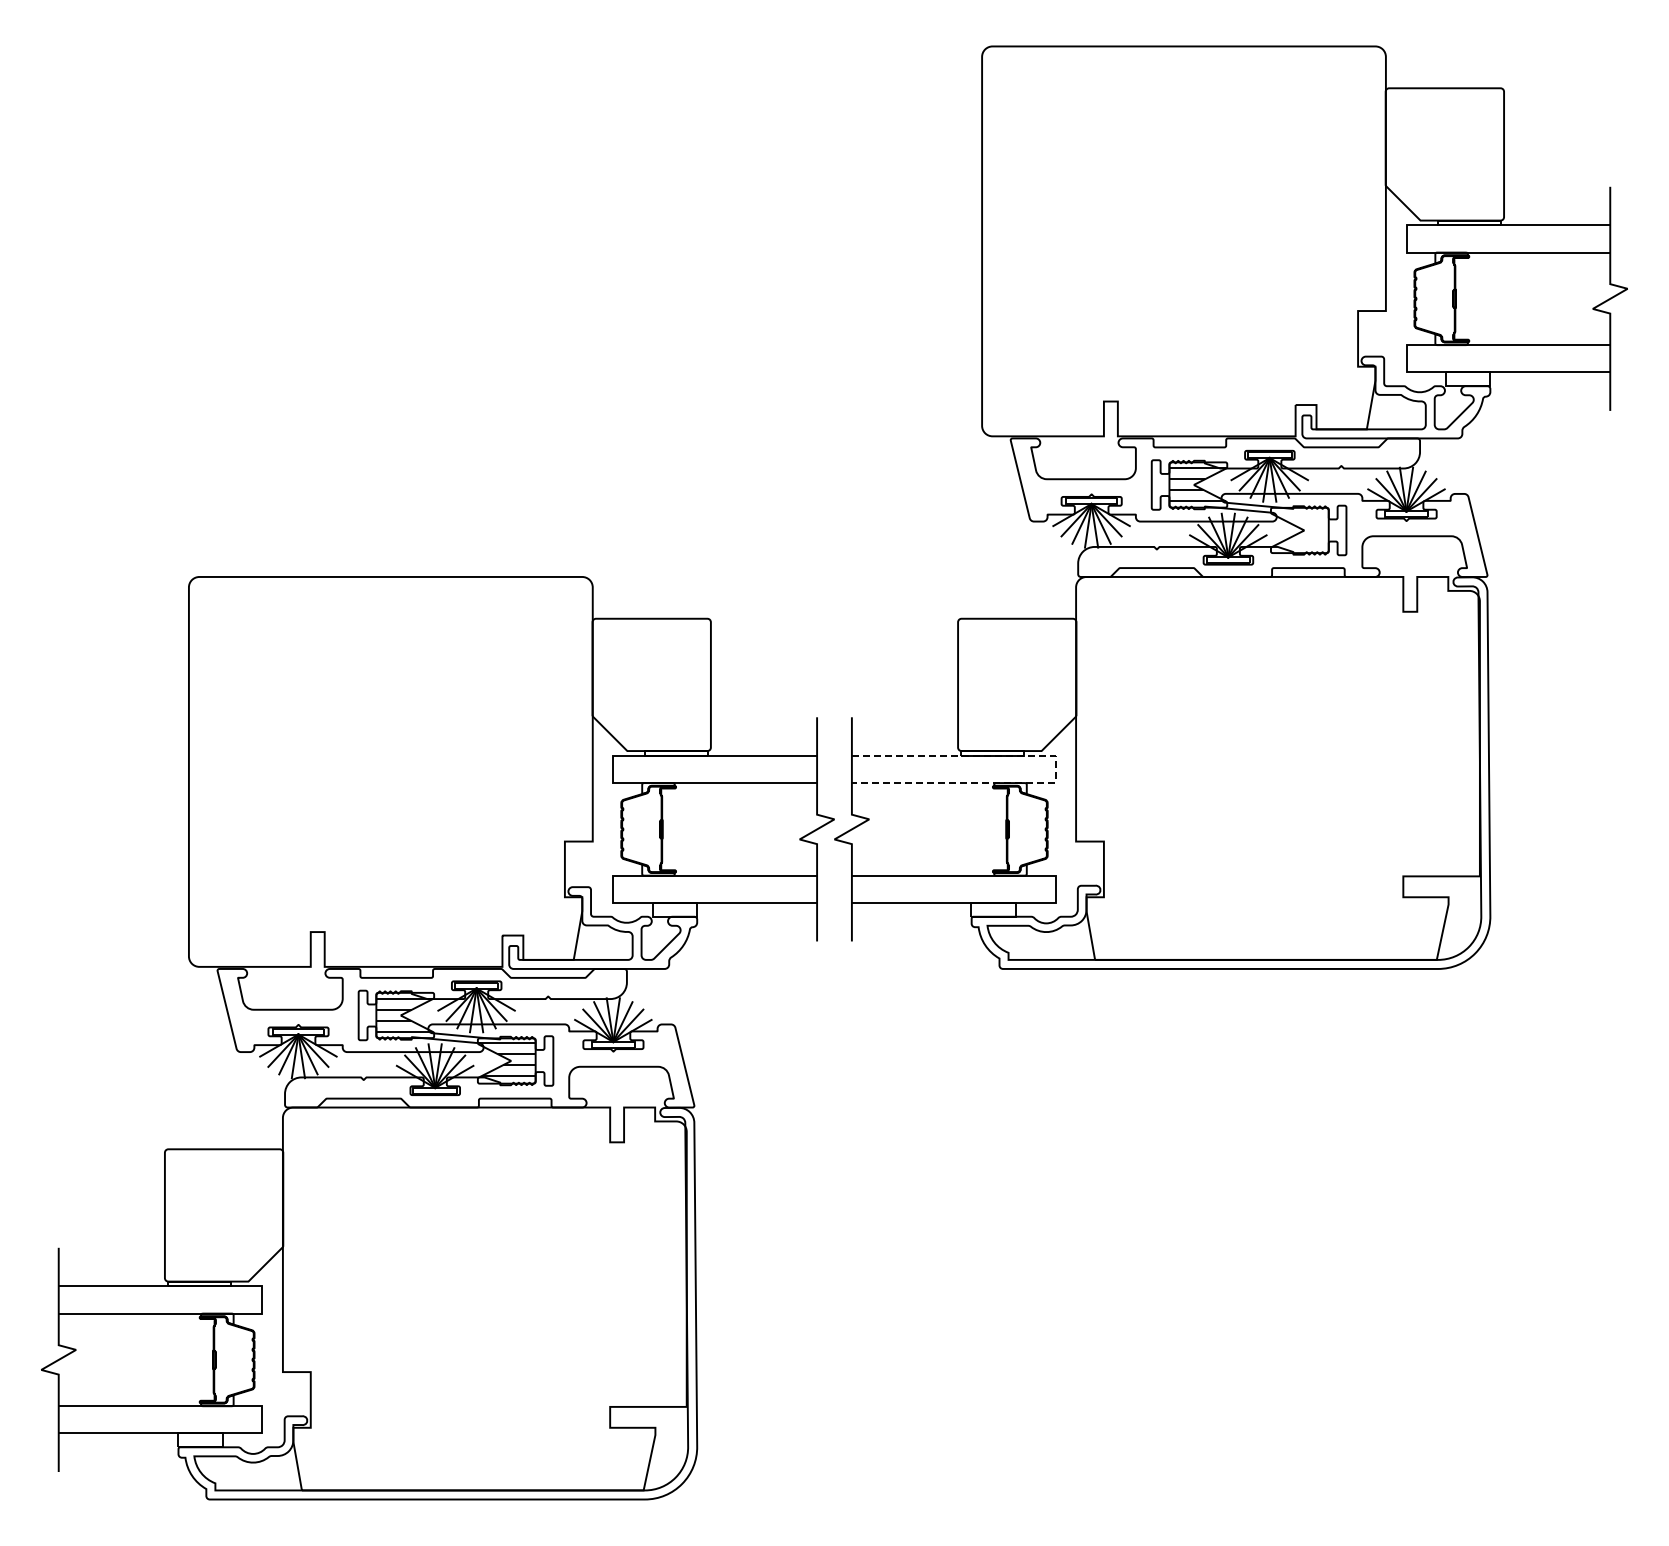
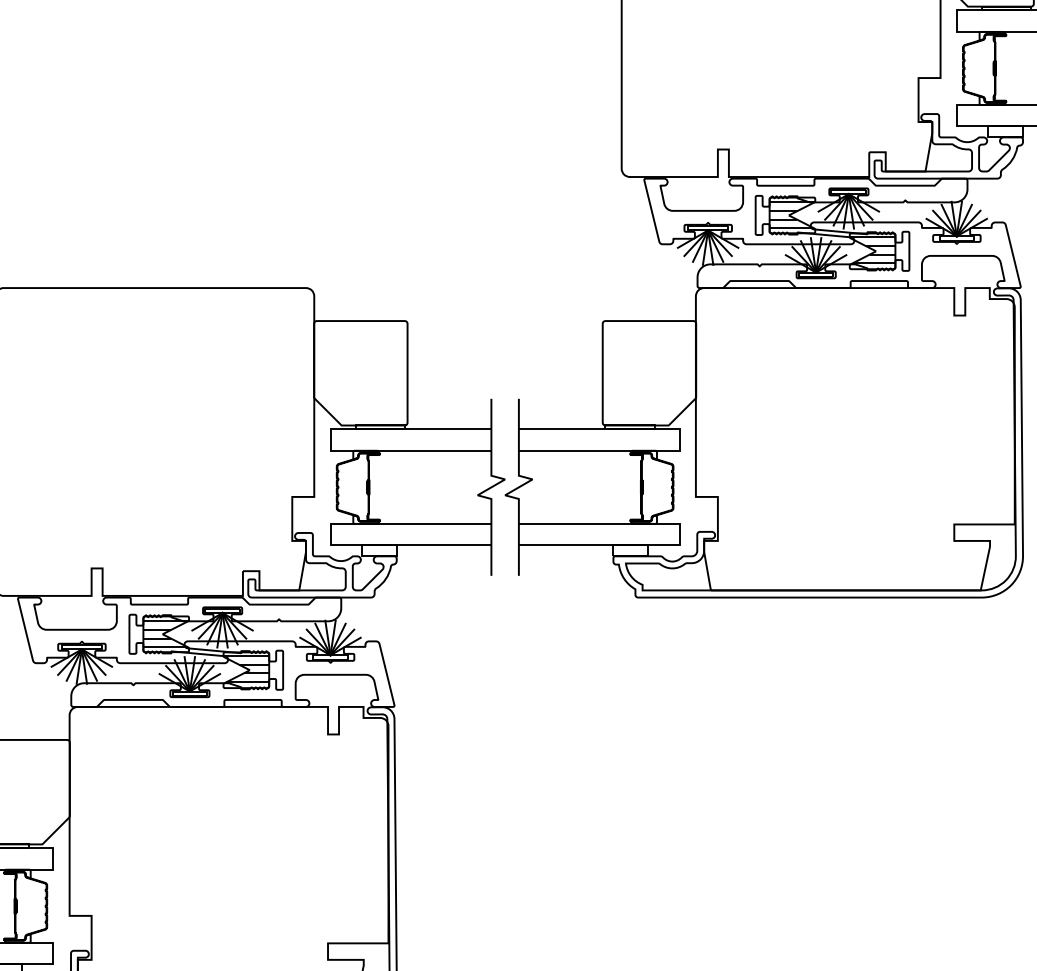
hatch: (1299, 528) -> (872, 249), added
line: (1055, 769) -> (679, 440), dashed -> solid

